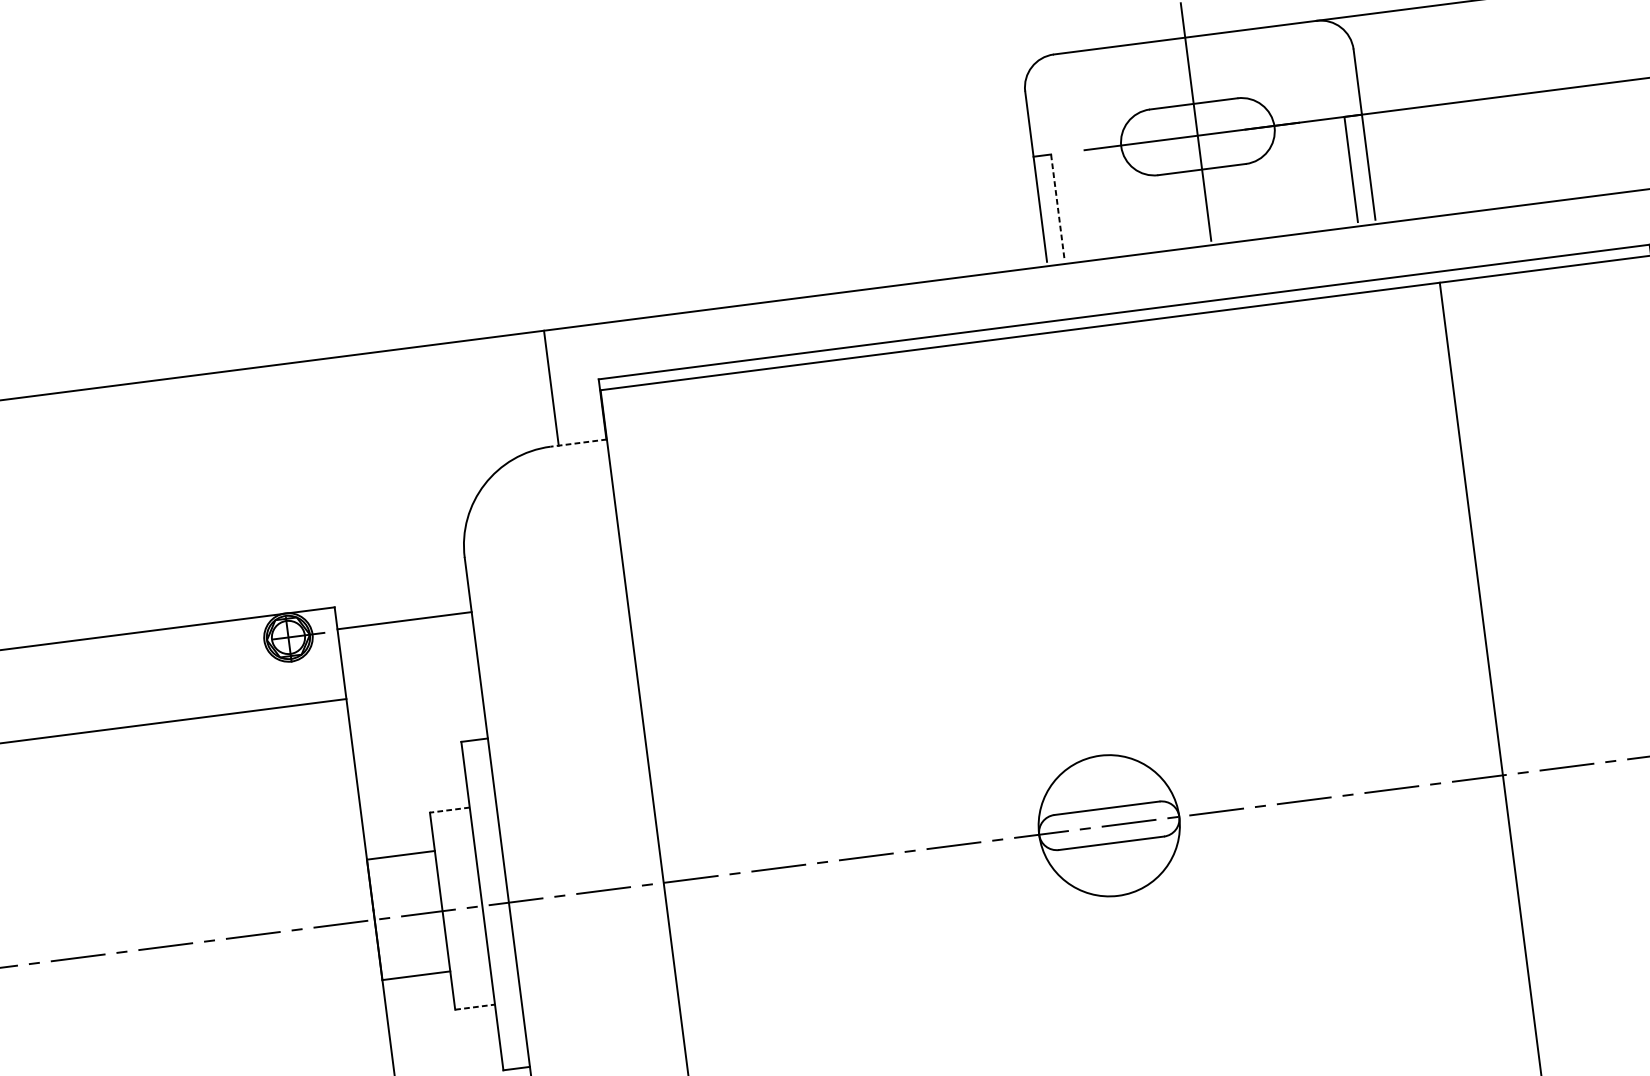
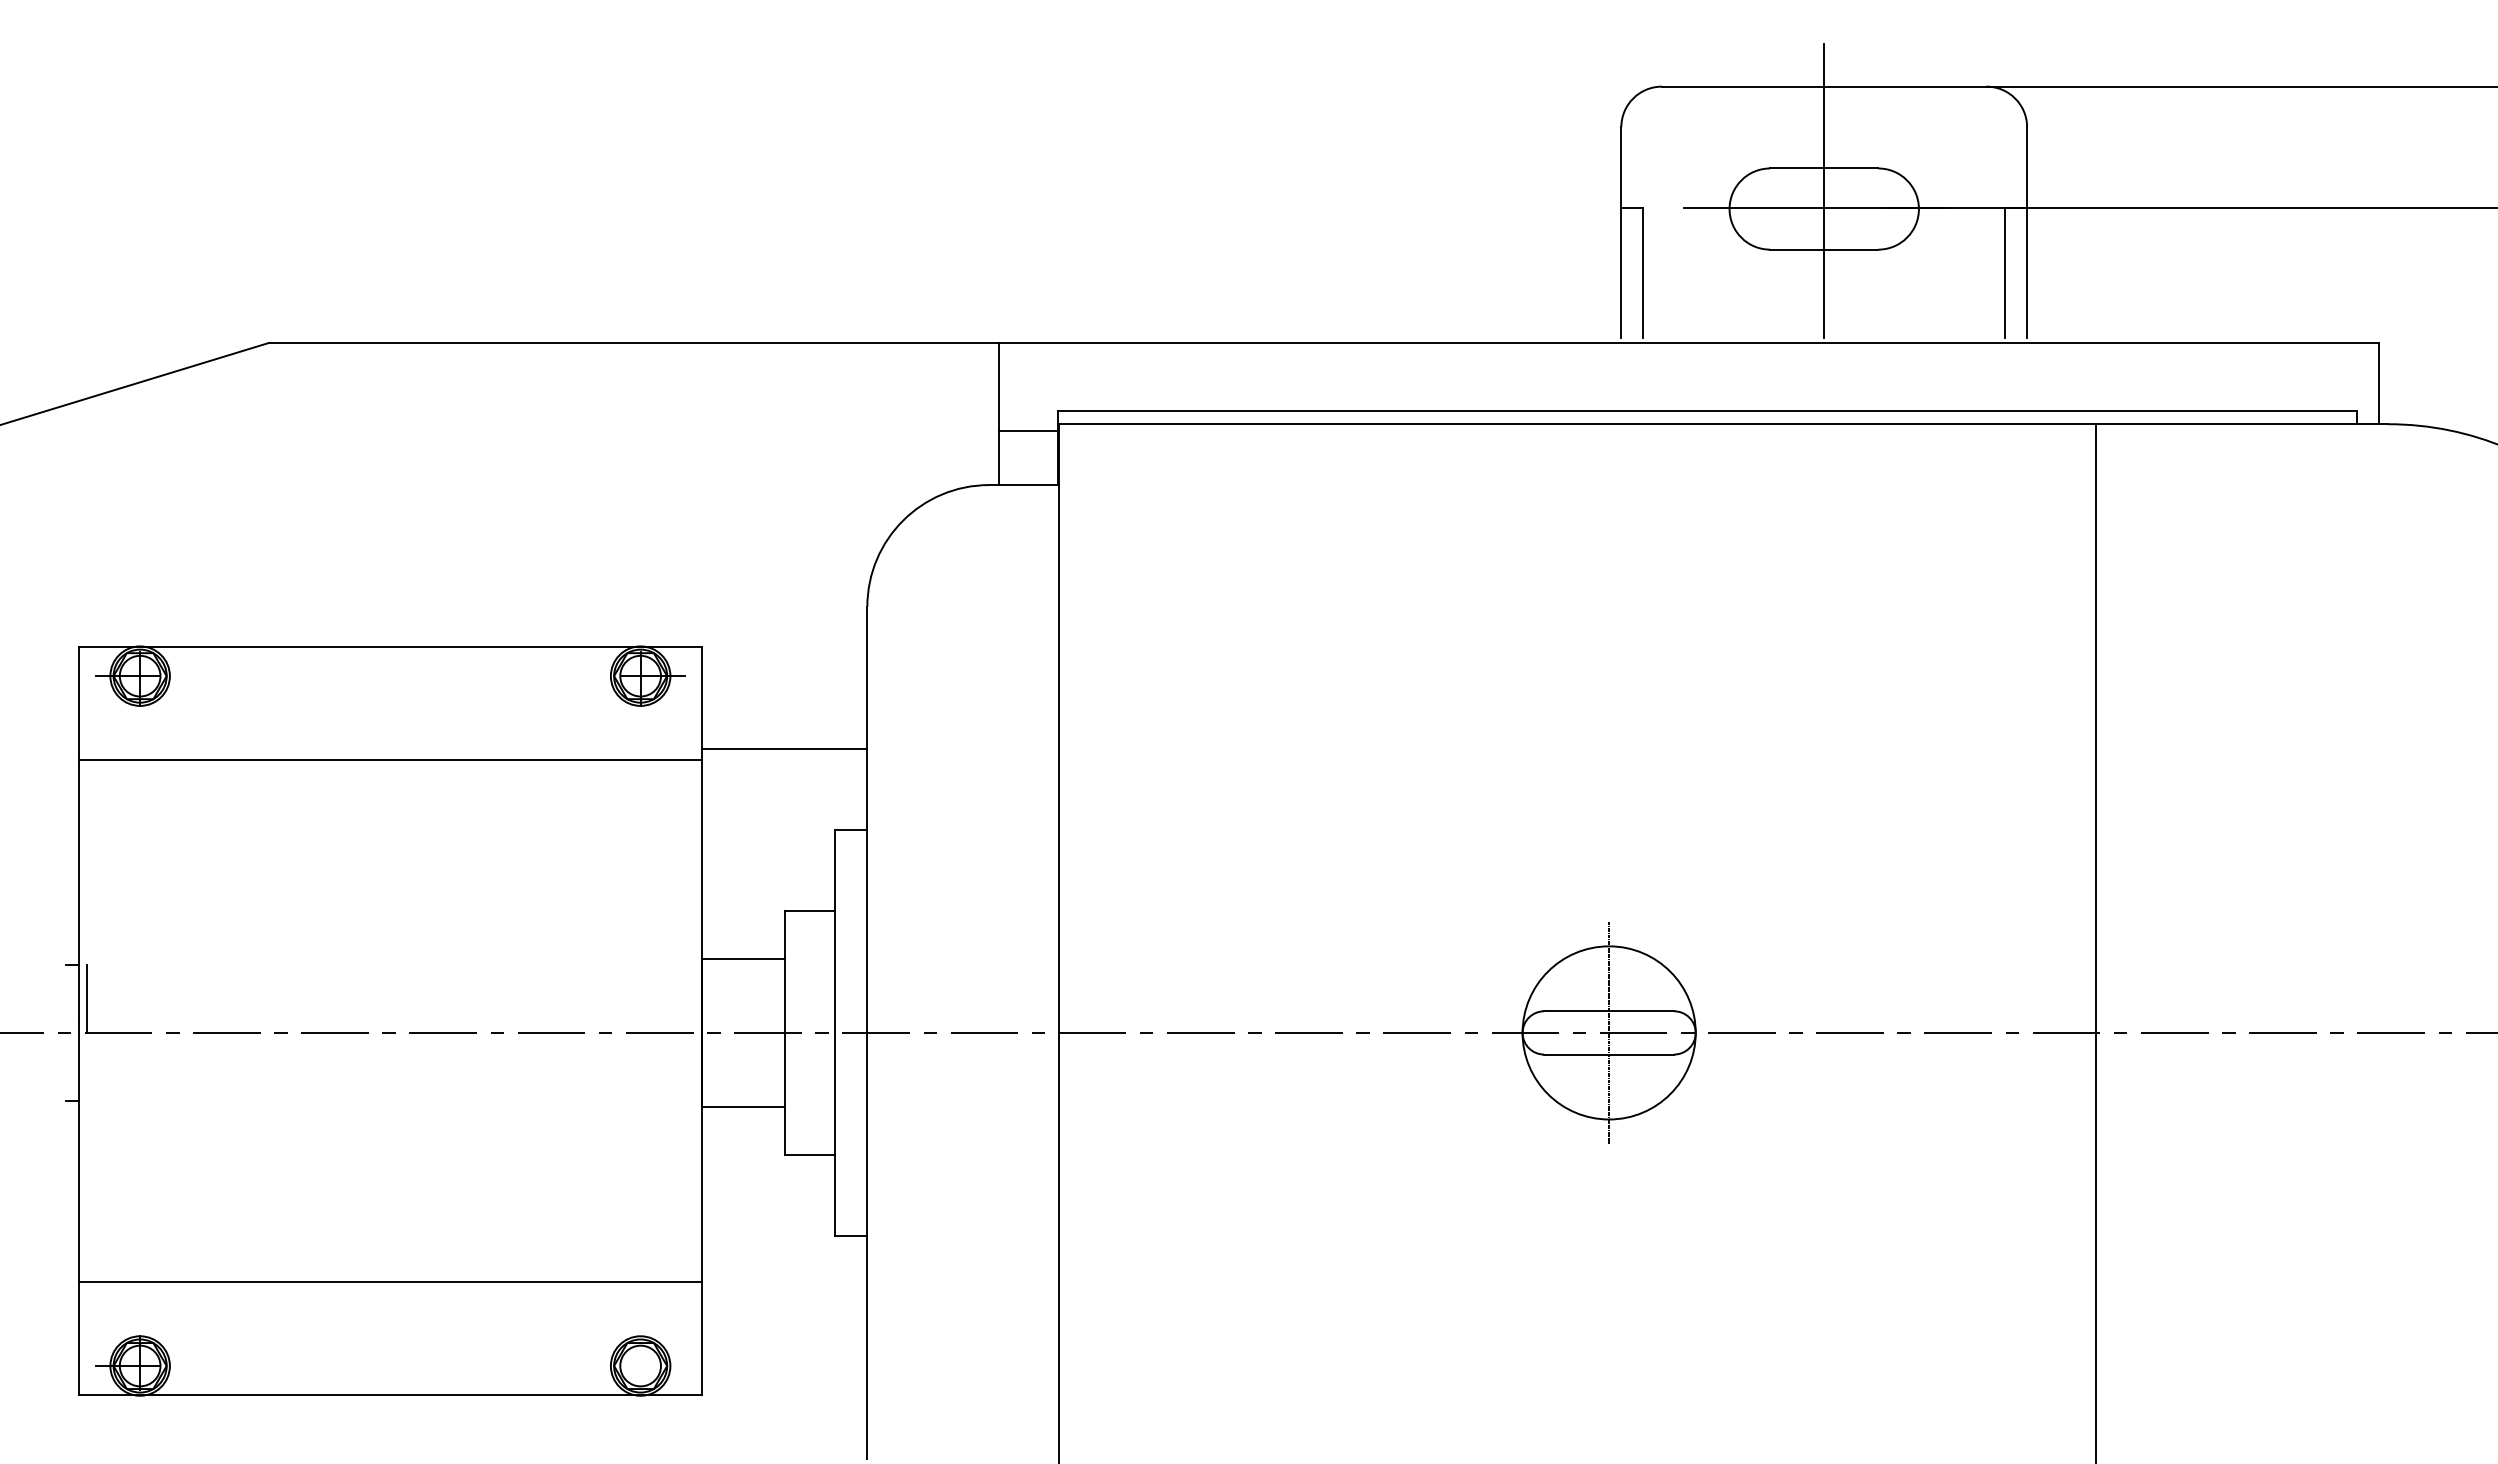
line: (1057, 206) -> (1642, 272), dashed -> solid
line: (576, 398) -> (1028, 430), added
line: (578, 443) -> (1023, 485), dashed -> solid
line: (404, 620) -> (784, 748), moved
line: (449, 810) -> (809, 911), dashed -> solid
line: (1109, 825) -> (1609, 1032), added
line: (474, 1007) -> (809, 1154), dashed -> solid

